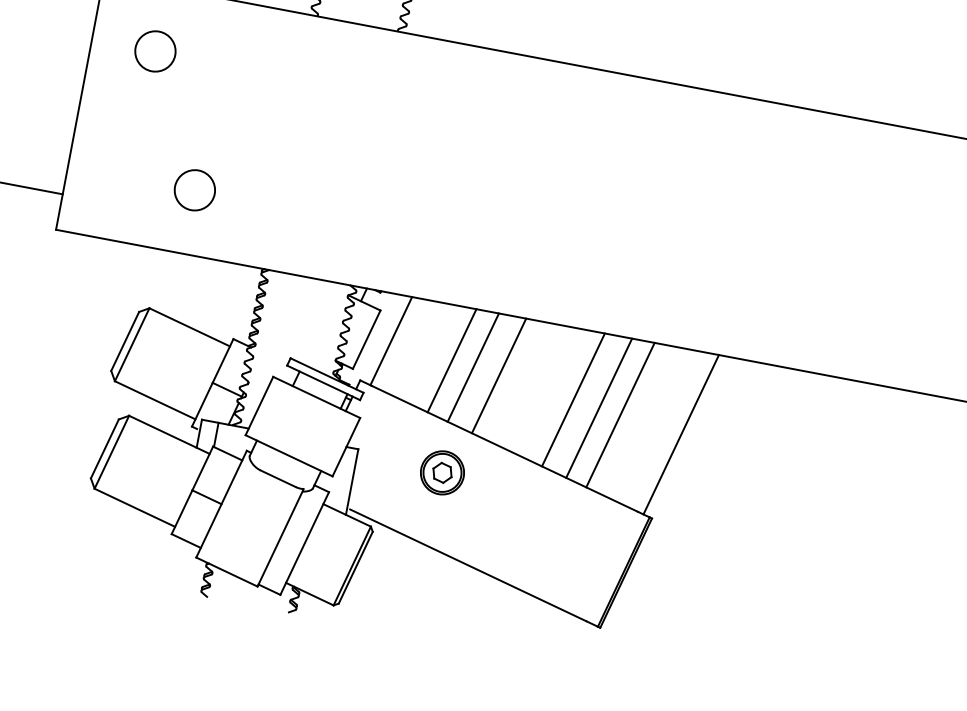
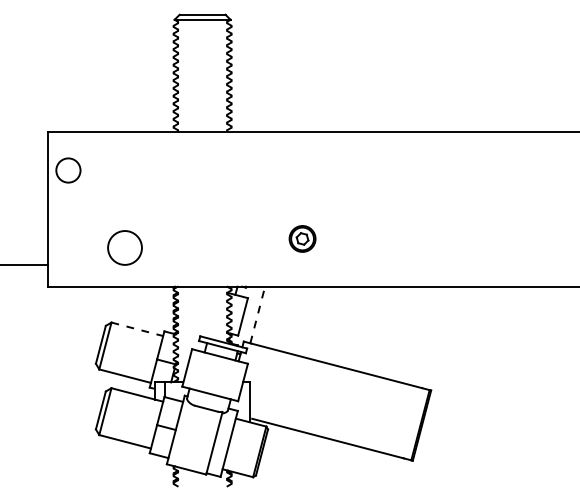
circle: (155, 51) -> (68, 170), moved
circle: (195, 189) -> (125, 247), size x1.4
line: (189, 327) -> (137, 329), solid -> dashed
line: (391, 340) -> (257, 314), solid -> dashed
line: (451, 360) -> (295, 319), removed
line: (472, 367) -> (308, 321), removed
line: (498, 375) -> (324, 323), removed
line: (573, 400) -> (371, 329), removed
line: (598, 408) -> (387, 331), removed
line: (619, 413) -> (400, 332), removed
line: (680, 433) -> (438, 337), removed
part: (442, 472) -> (302, 238), moved

